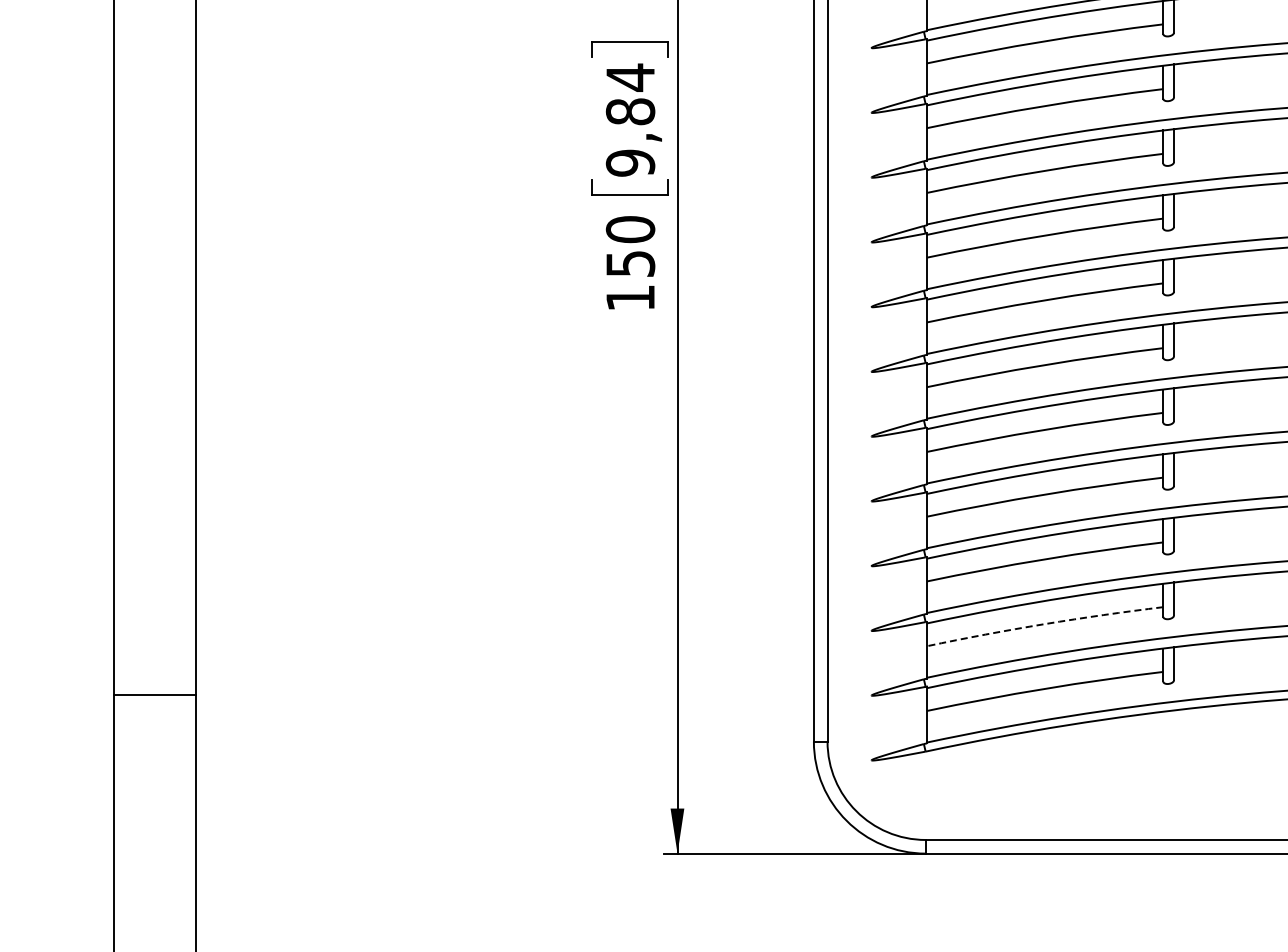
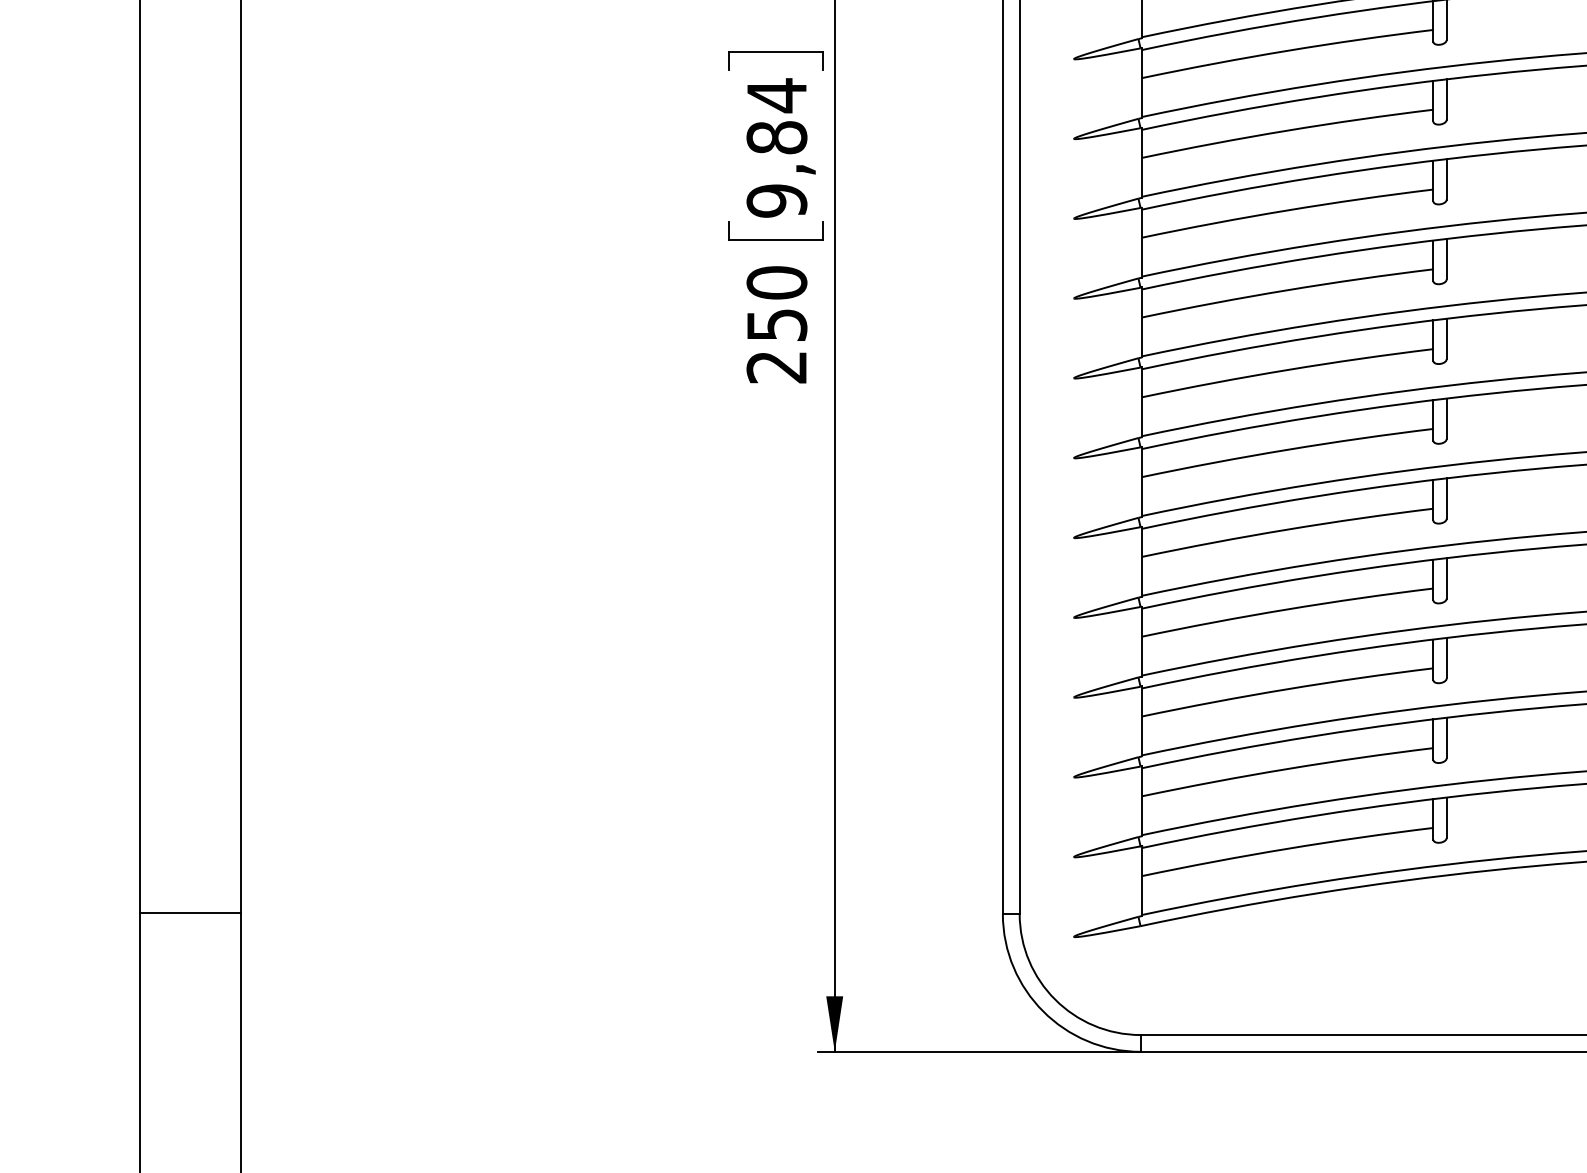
text: (629, 298) -> (775, 367), 150 -> 250
arc: (1044, 624) -> (1287, 769), dashed -> solid
line: (154, 695) -> (190, 913), moved

